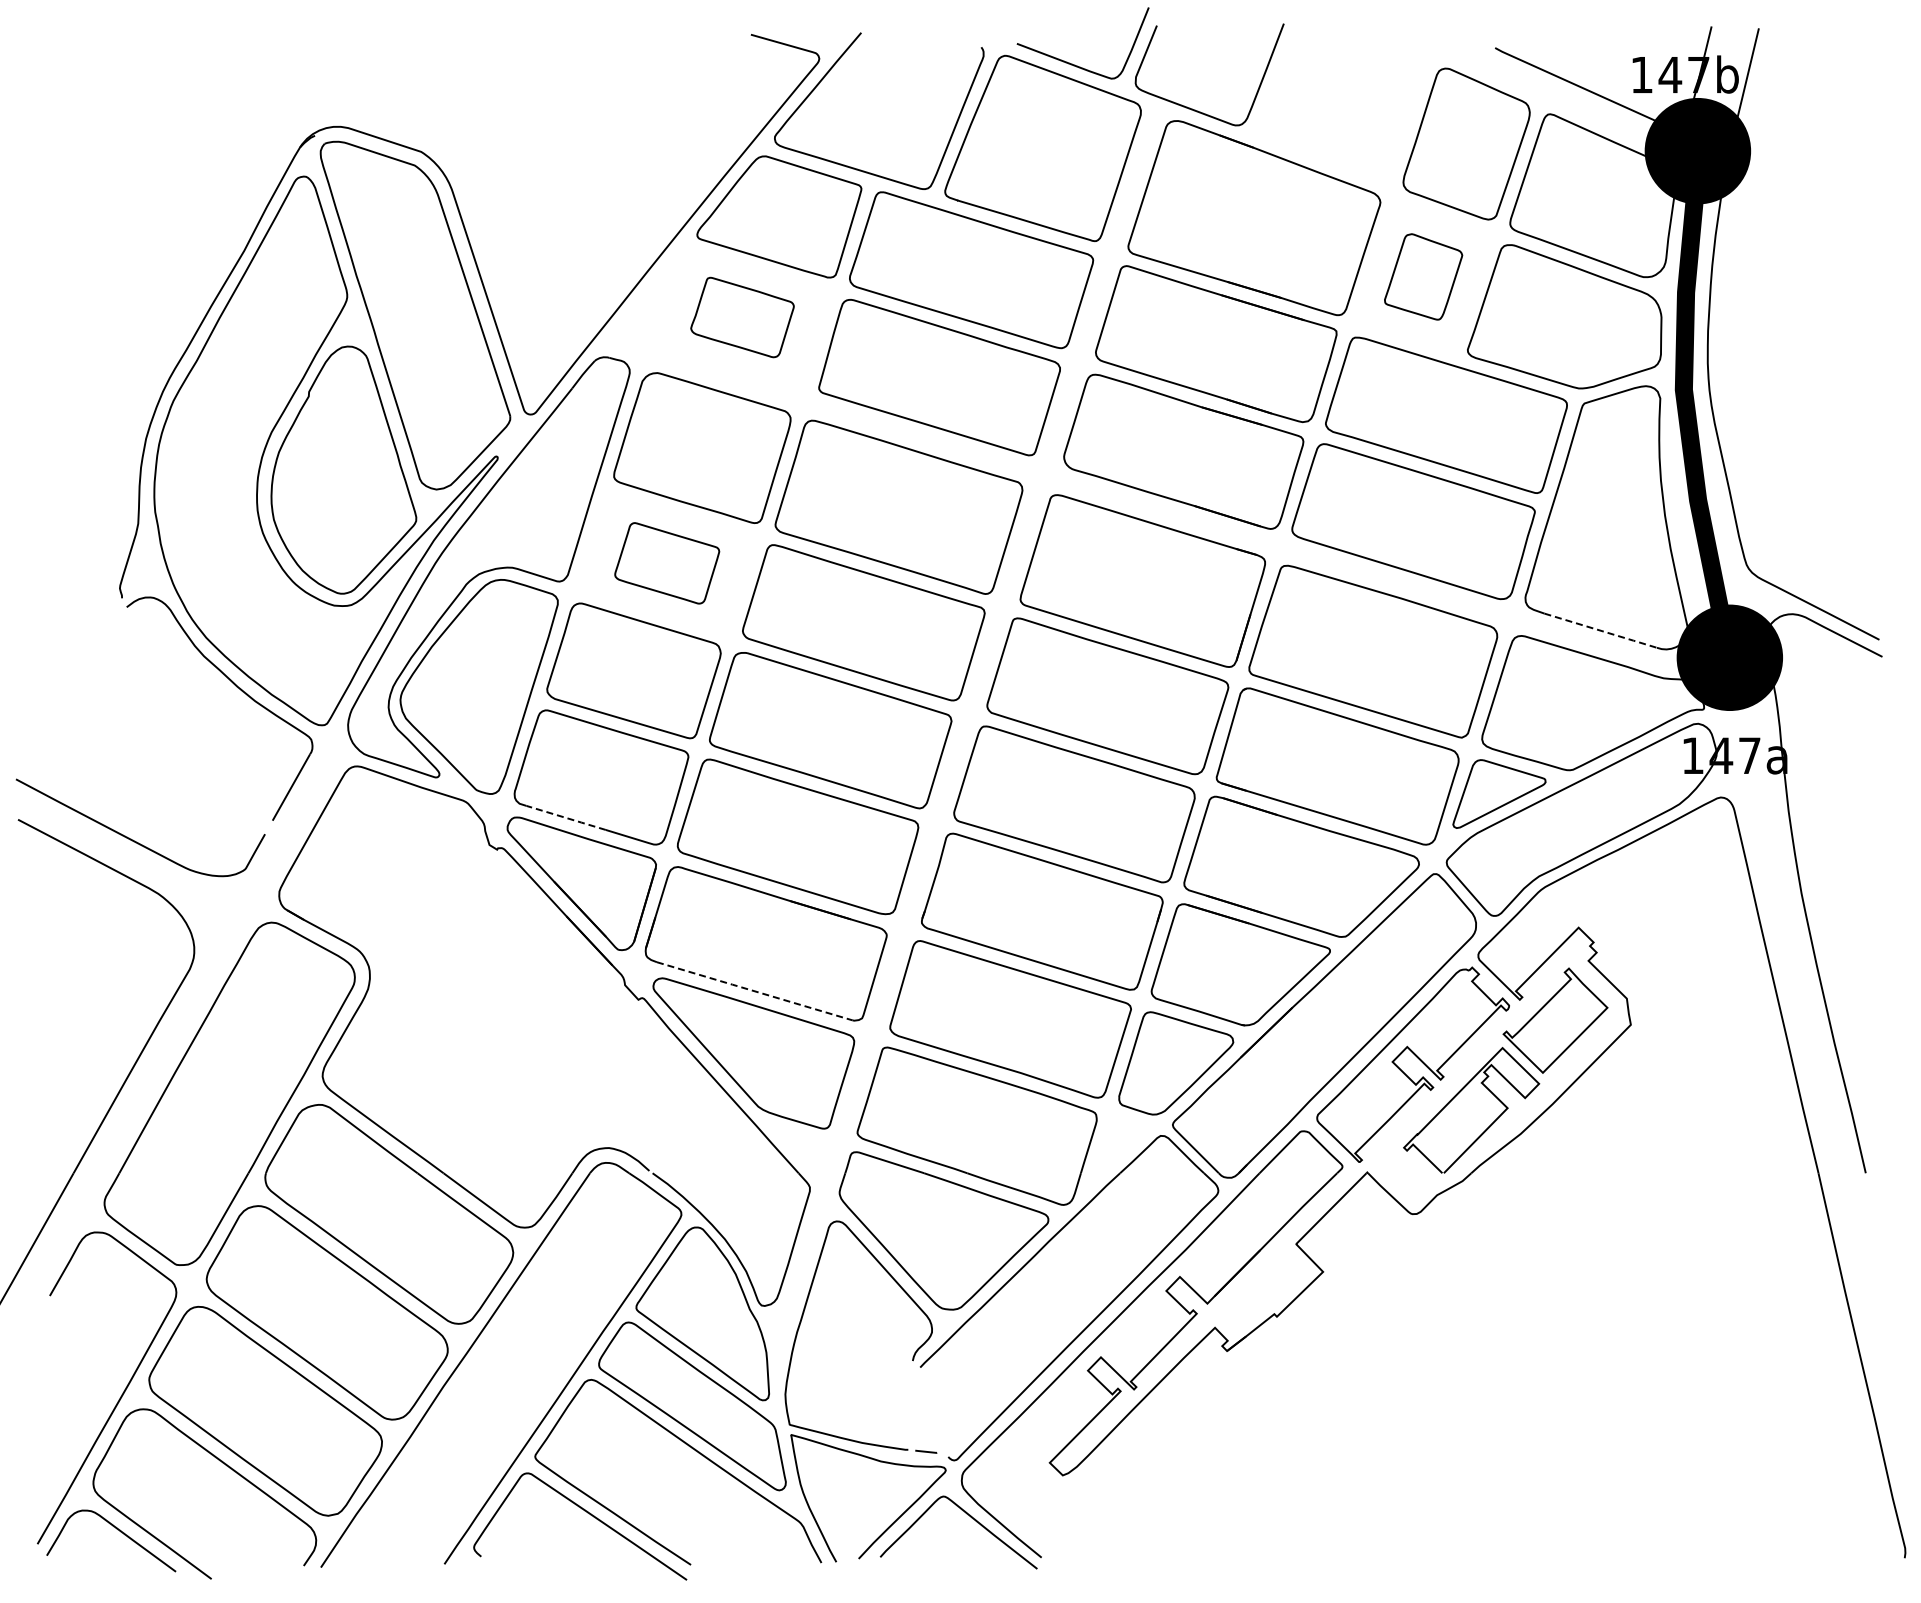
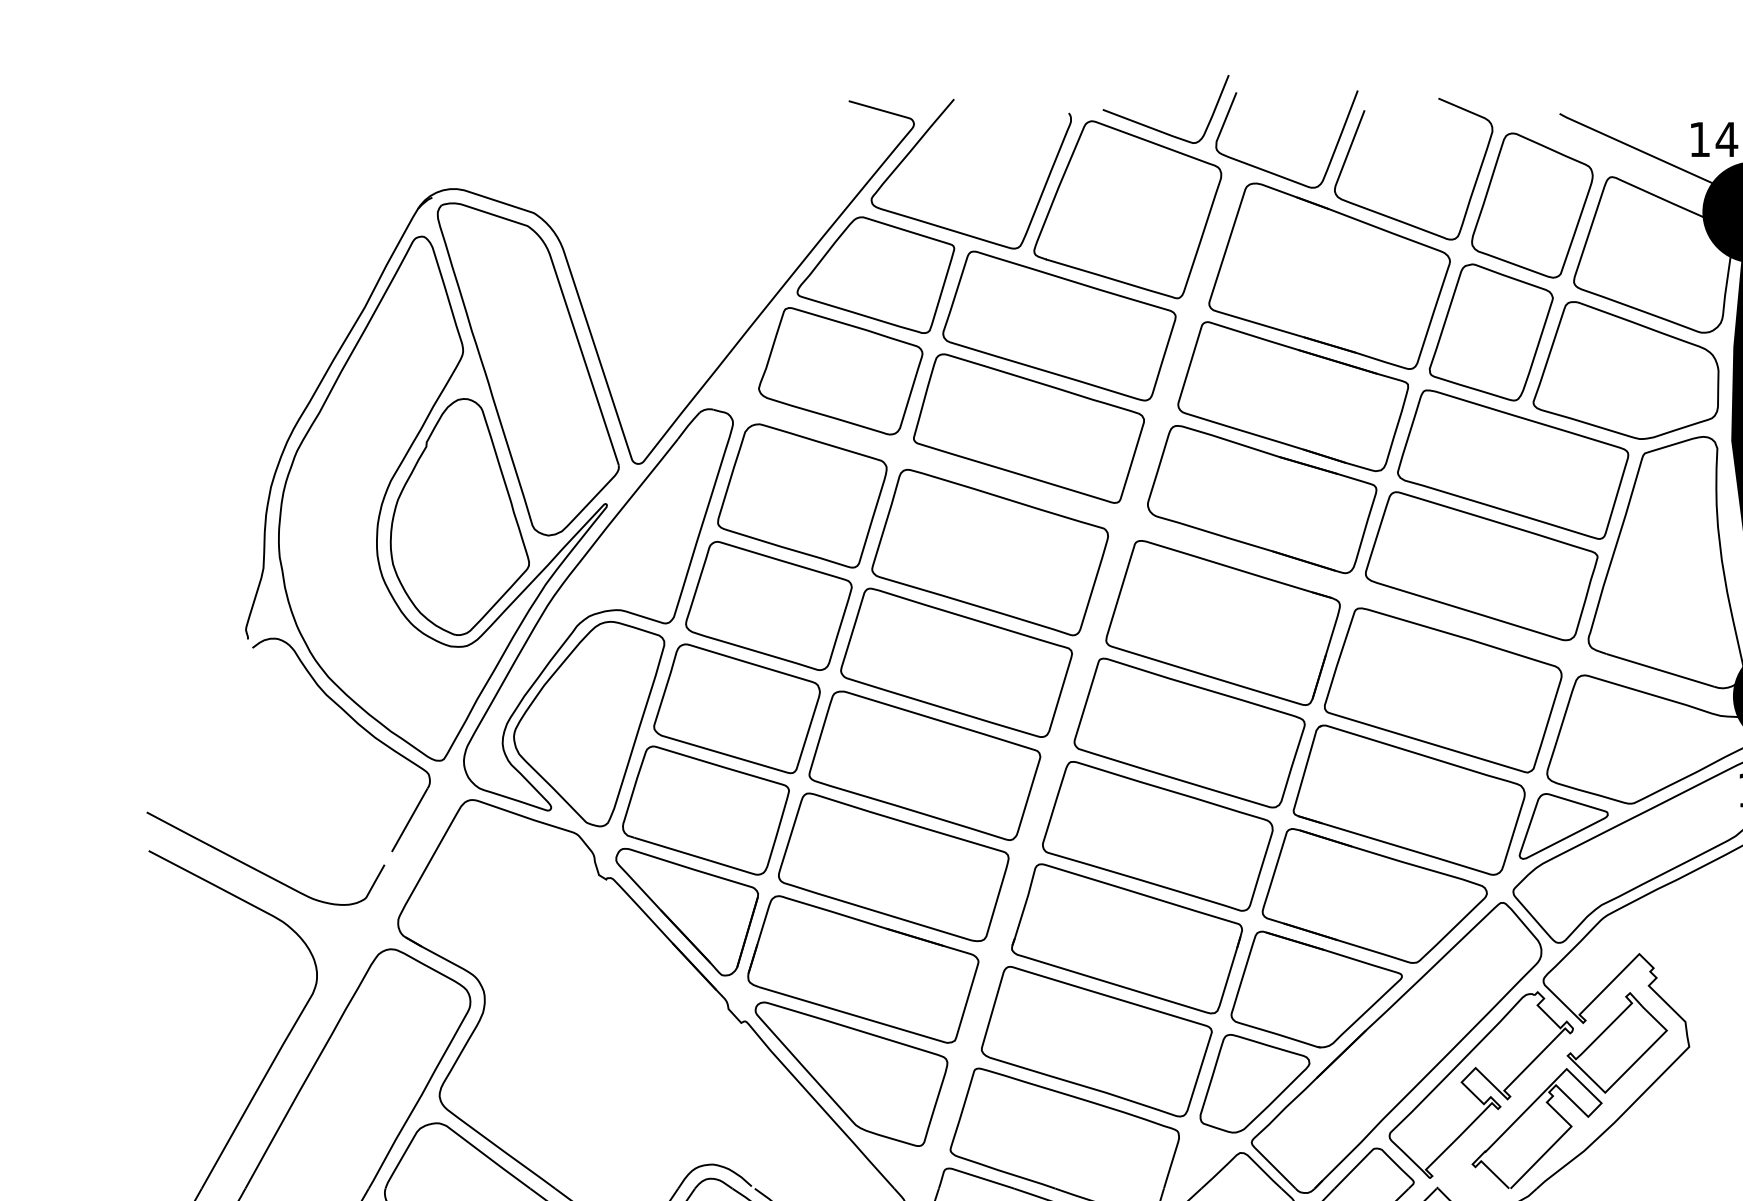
curve: (1323, 157) -> (1395, 218), added
part: (1423, 276) -> (1491, 332), size x1.67
part: (742, 317) -> (840, 371), size x1.67
part: (666, 563) -> (768, 606), size x1.67
line: (1601, 630) -> (1661, 670), dashed -> solid
line: (566, 817) -> (672, 848), dashed -> solid
line: (755, 991) -> (853, 1015), dashed -> solid

